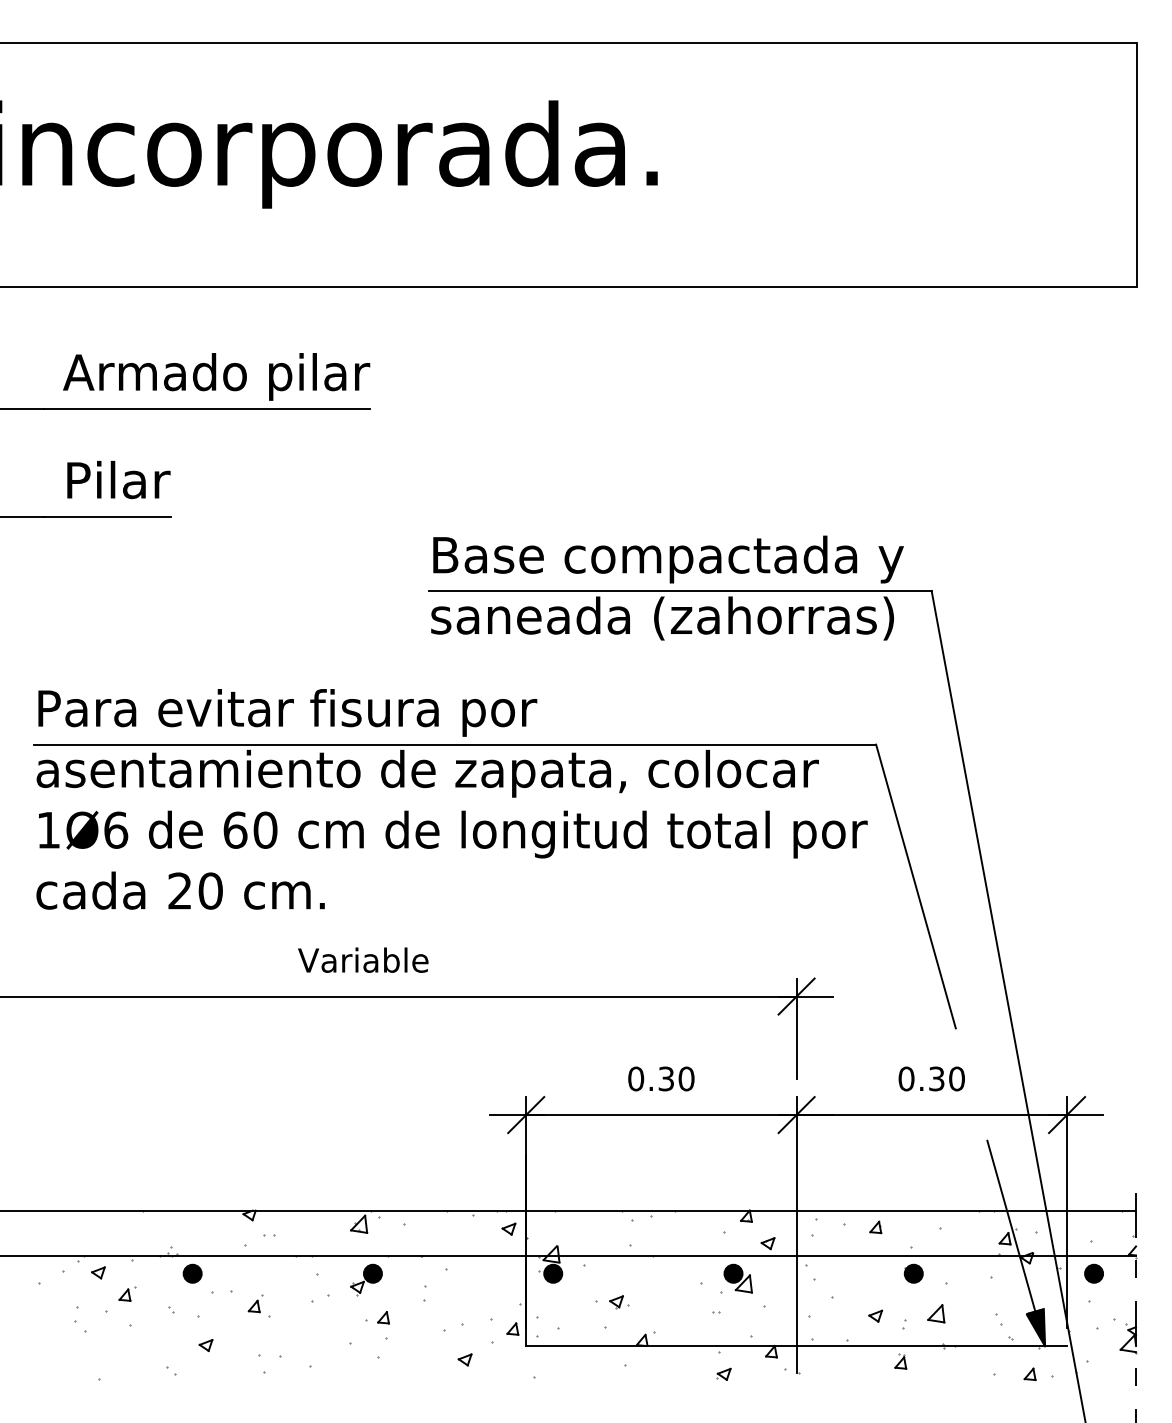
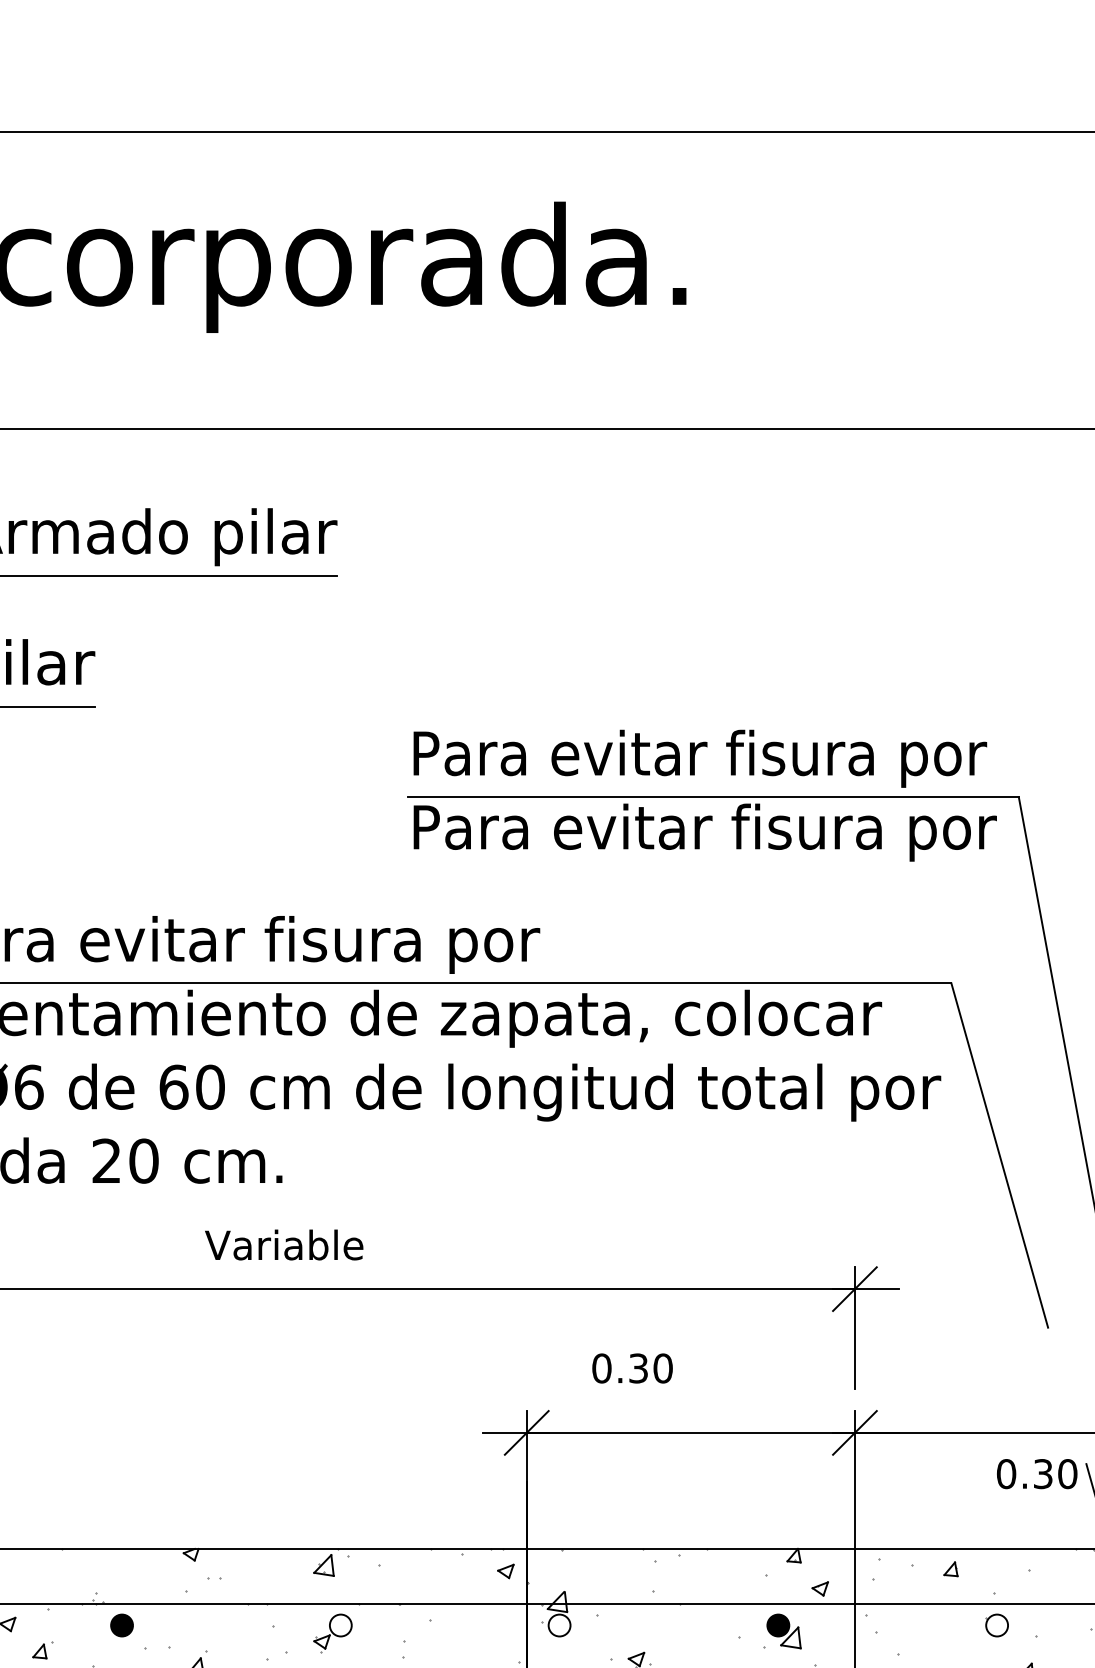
text: (669, 559) -> (700, 758), Base compactada y -> Para evitar fisura por
text: (672, 620) -> (704, 832), saneada (zahorras) -> Para evitar fisura por
text: (363, 959) -> (284, 1244), moved
text: (661, 1078) -> (632, 1367), moved
text: (931, 1078) -> (1036, 1473), moved
fill: (372, 1273) -> (340, 1625), removed
fill: (553, 1273) -> (559, 1625), removed
fill: (913, 1273) -> (996, 1625), removed

